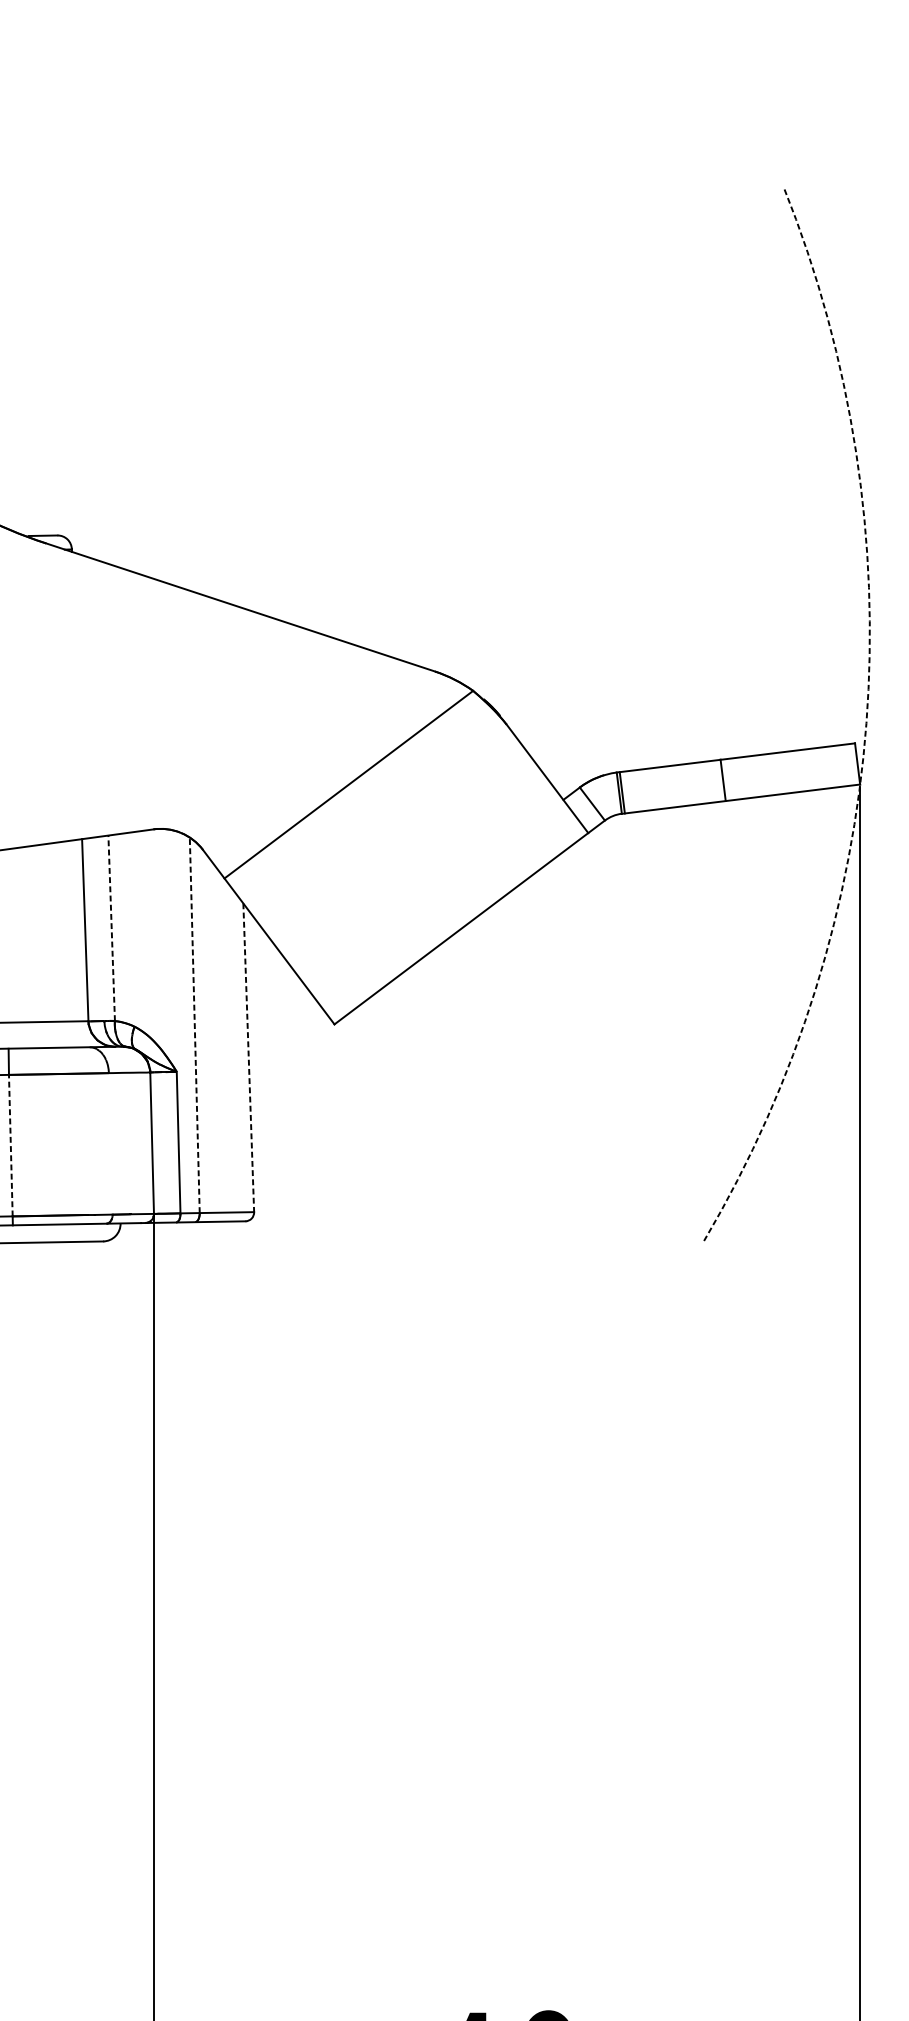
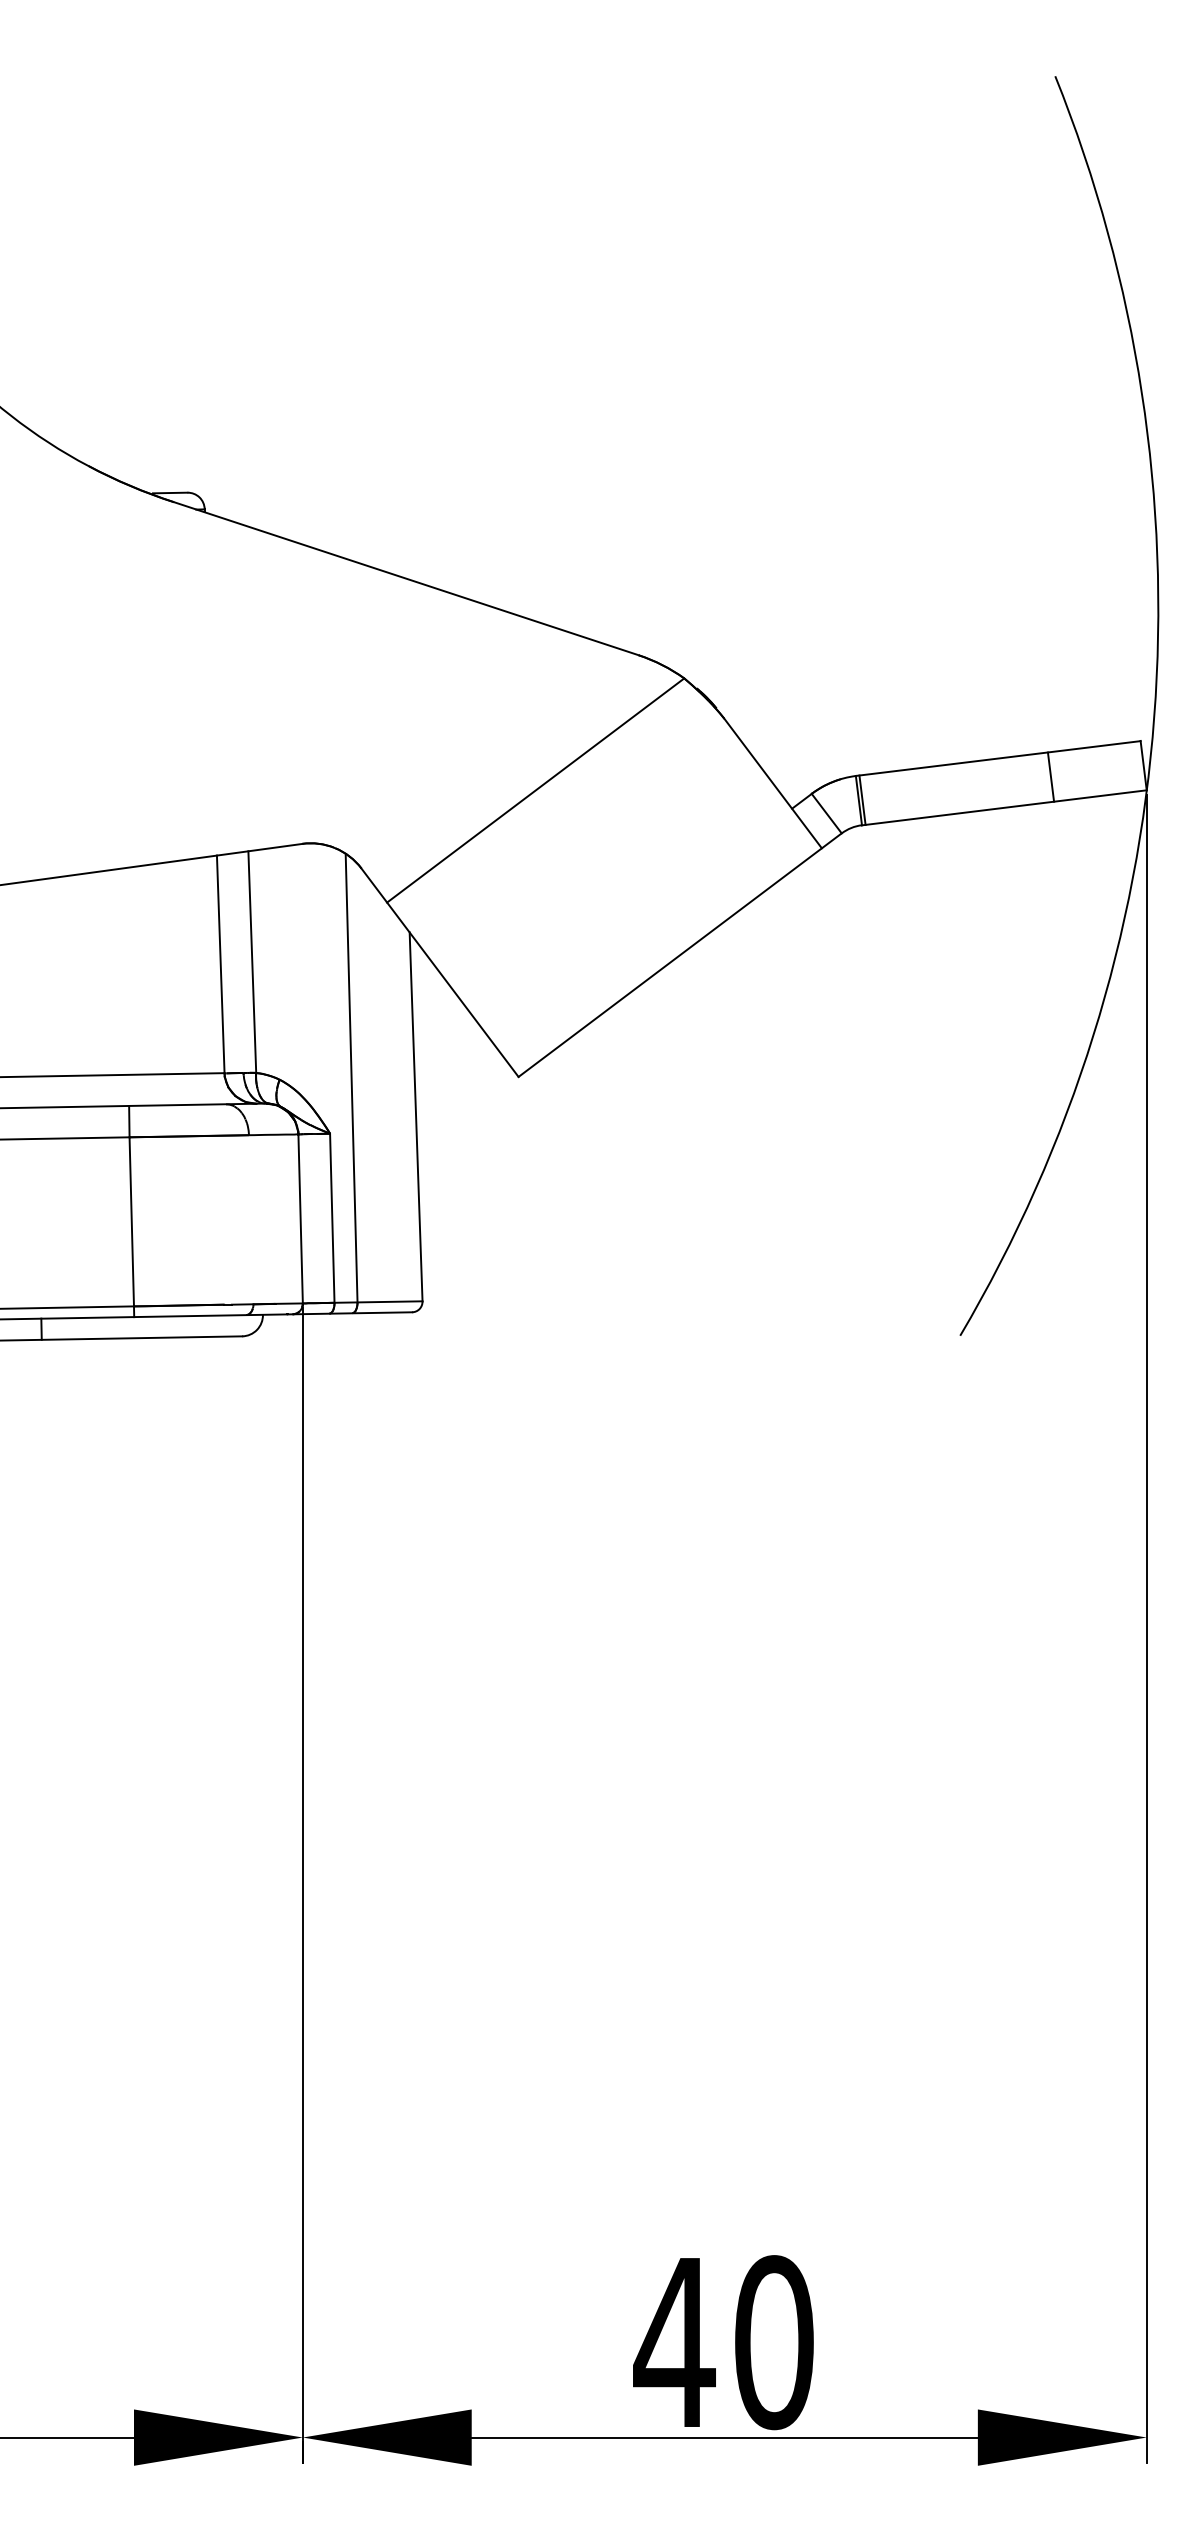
arc: (866, 723) -> (1154, 717), dashed -> solid
line: (722, 779) -> (1050, 776), moved
line: (111, 928) -> (252, 962), dashed -> solid
line: (194, 1024) -> (351, 1077), dashed -> solid
line: (249, 1057) -> (416, 1116), dashed -> solid
line: (10, 1145) -> (131, 1221), dashed -> solid

